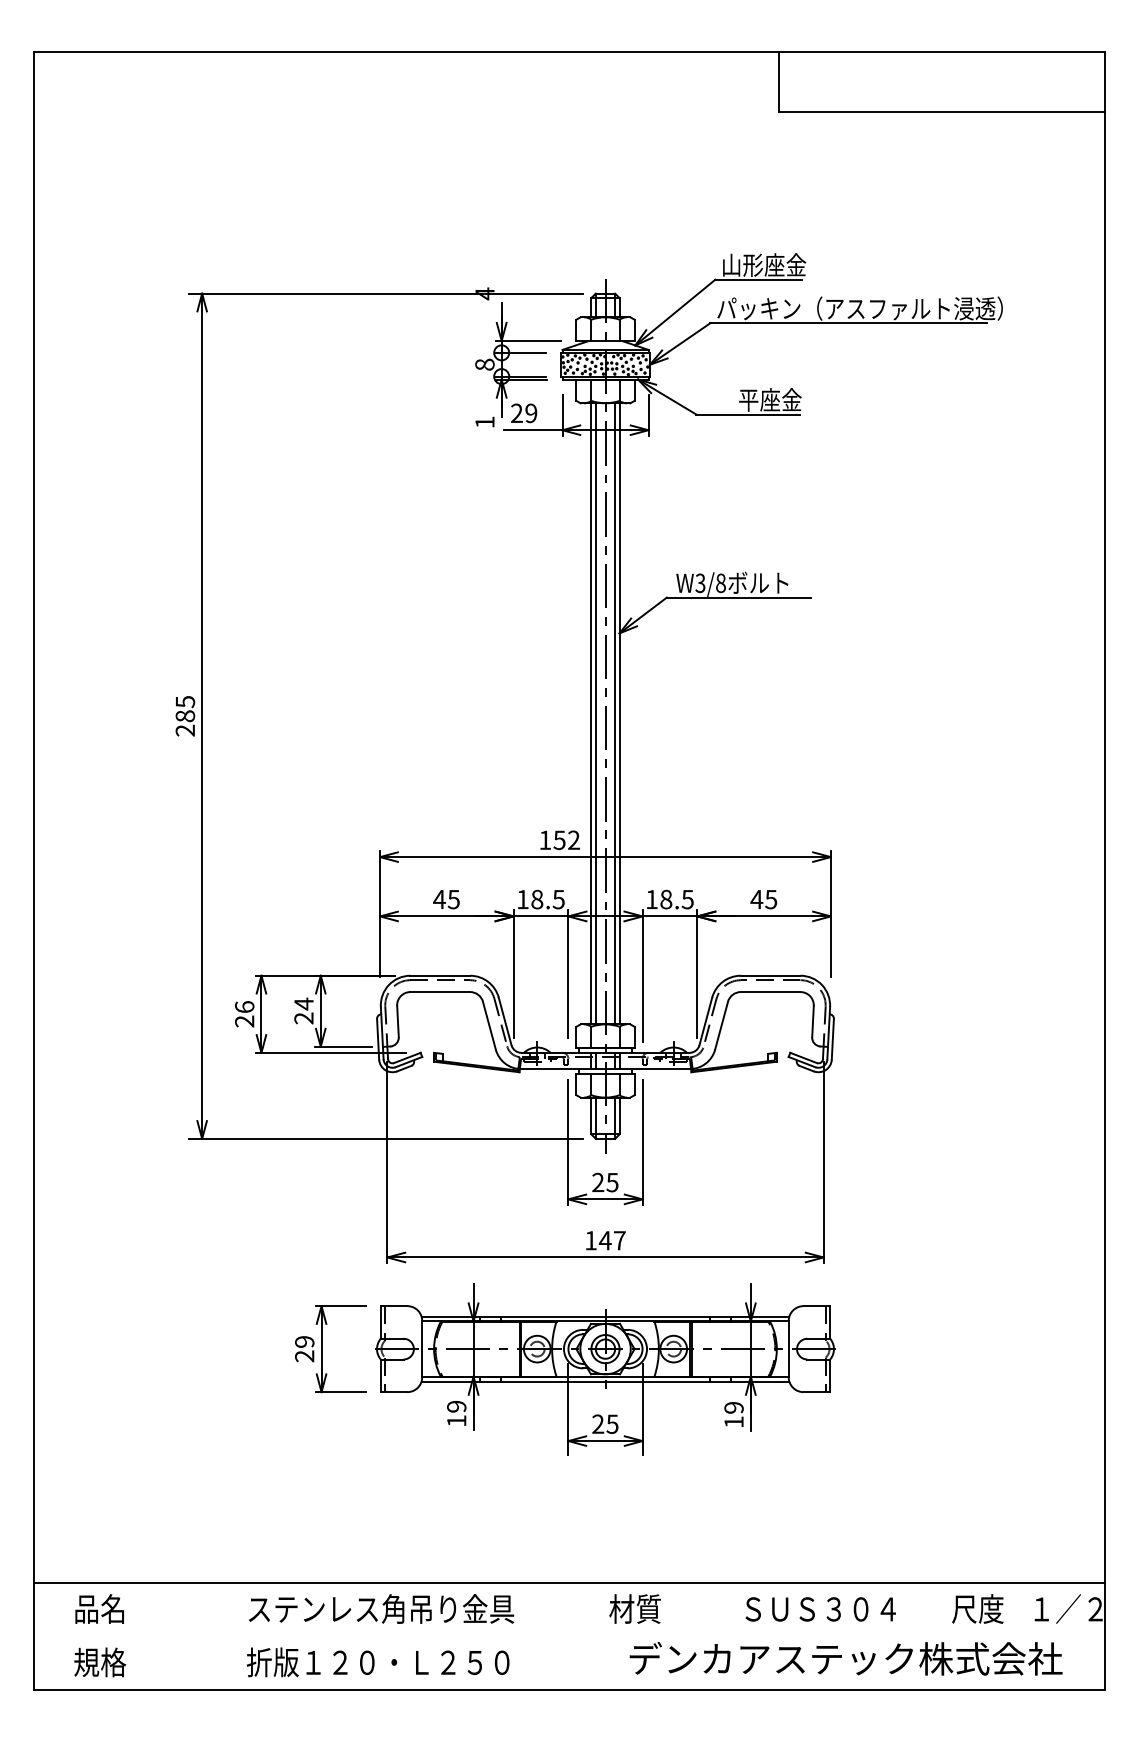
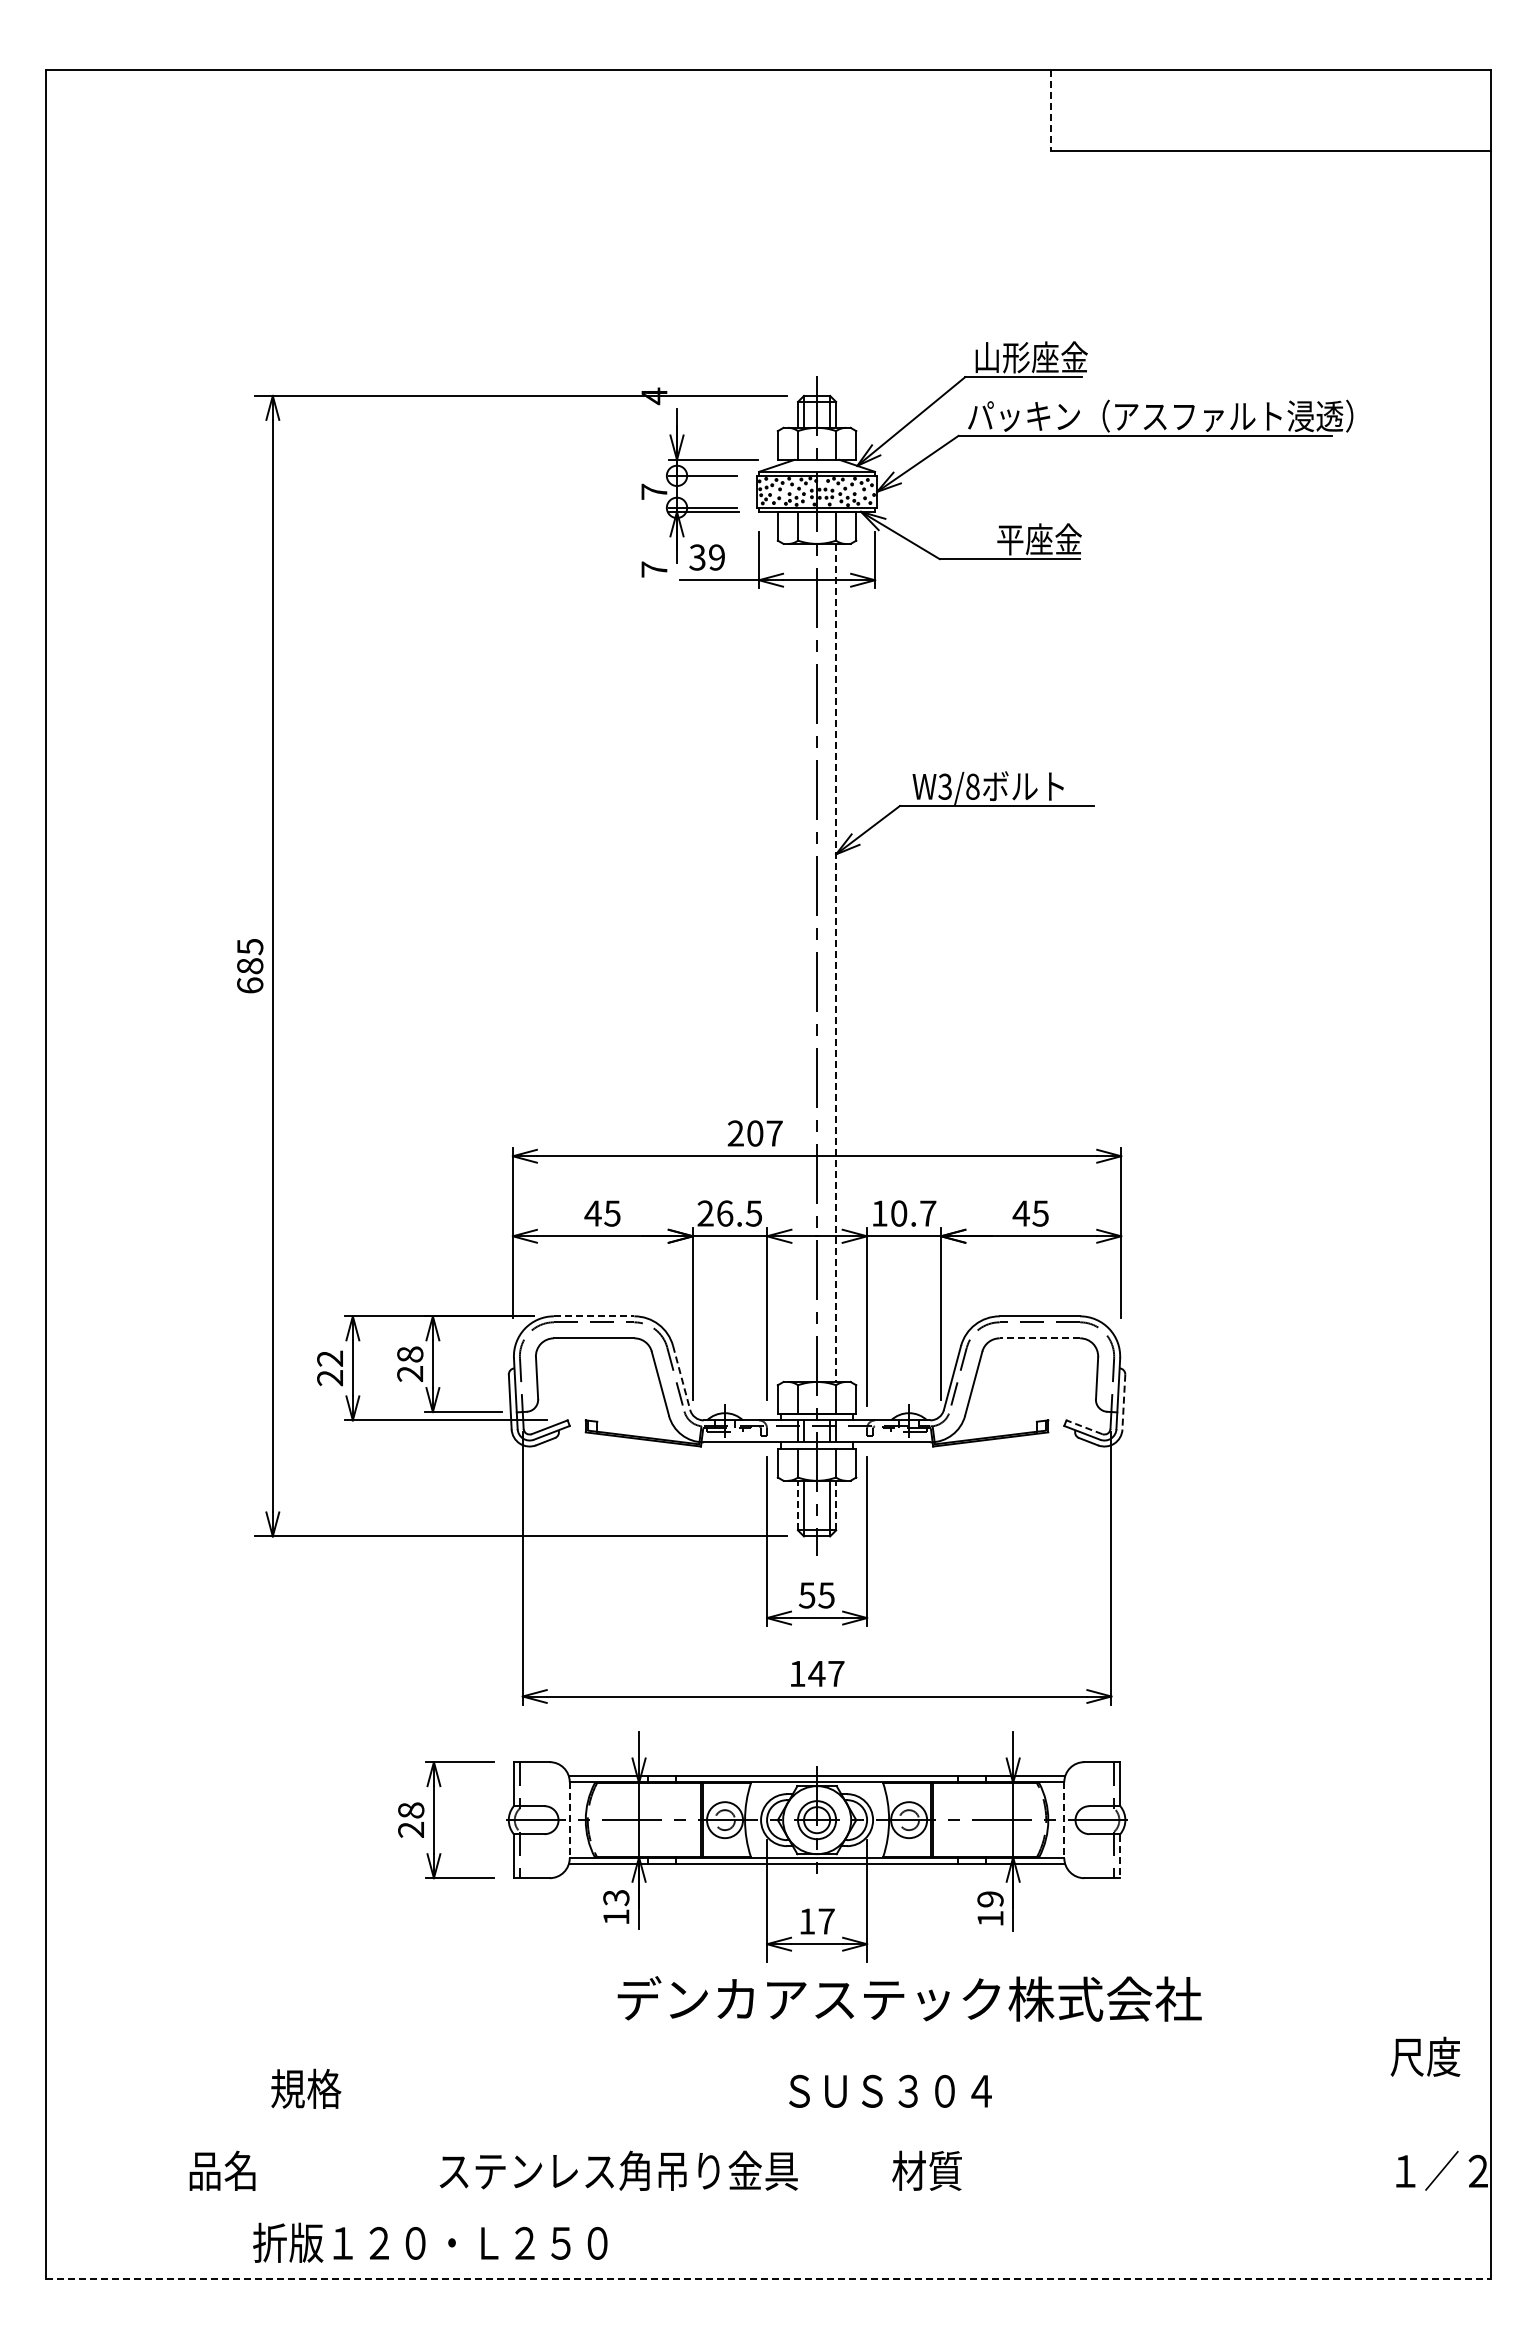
line: (778, 82) -> (1050, 111), solid -> dashed
text: (485, 364) -> (654, 491), 8 -> 7
text: (516, 413) -> (697, 557), 29 -> 39
text: (485, 422) -> (654, 569), 1 -> 7
line: (591, 713) -> (798, 962), removed
line: (596, 713) -> (804, 962), removed
line: (615, 713) -> (830, 962), removed
line: (619, 714) -> (836, 963), solid -> dashed
text: (185, 730) -> (250, 985), 285 -> 685
text: (559, 840) -> (754, 1133), 152 -> 207
text: (530, 899) -> (715, 1213), 18.5 -> 26.5
text: (676, 899) -> (913, 1213), 18.5 -> 10.7
line: (440, 975) -> (594, 1316), solid -> dashed
line: (770, 992) -> (1039, 1338), solid -> dashed
text: (304, 1004) -> (410, 1354), 24 -> 28
text: (244, 1006) -> (330, 1358), 26 -> 22
line: (505, 1021) -> (681, 1378), solid -> dashed
line: (832, 1039) -> (1123, 1402), solid -> dashed
line: (802, 1058) -> (1083, 1427), solid -> dashed
line: (591, 1115) -> (798, 1505), solid -> dashed
line: (619, 1115) -> (836, 1505), solid -> dashed
text: (597, 1182) -> (806, 1595), 25 -> 55
text: (304, 1341) -> (411, 1810), 29 -> 28
line: (422, 1349) -> (569, 1820), solid -> dashed
line: (788, 1349) -> (1064, 1820), solid -> dashed
line: (830, 1376) -> (1120, 1856), solid -> dashed
text: (456, 1407) -> (616, 1898), 19 -> 13
text: (605, 1424) -> (816, 1921), 25 -> 17
line: (569, 1582) -> (768, 2135), removed
text: (99, 1608) -> (222, 2170), moved
text: (381, 1608) -> (618, 2170), moved
text: (634, 1608) -> (926, 2170), moved
text: (820, 1608) -> (890, 2090), moved
text: (977, 1608) -> (1425, 2056), moved
text: (845, 1658) -> (909, 1998), moved
text: (100, 1662) -> (306, 2088), moved
text: (378, 1662) -> (430, 2242), moved
line: (569, 1689) -> (768, 2279), solid -> dashed

